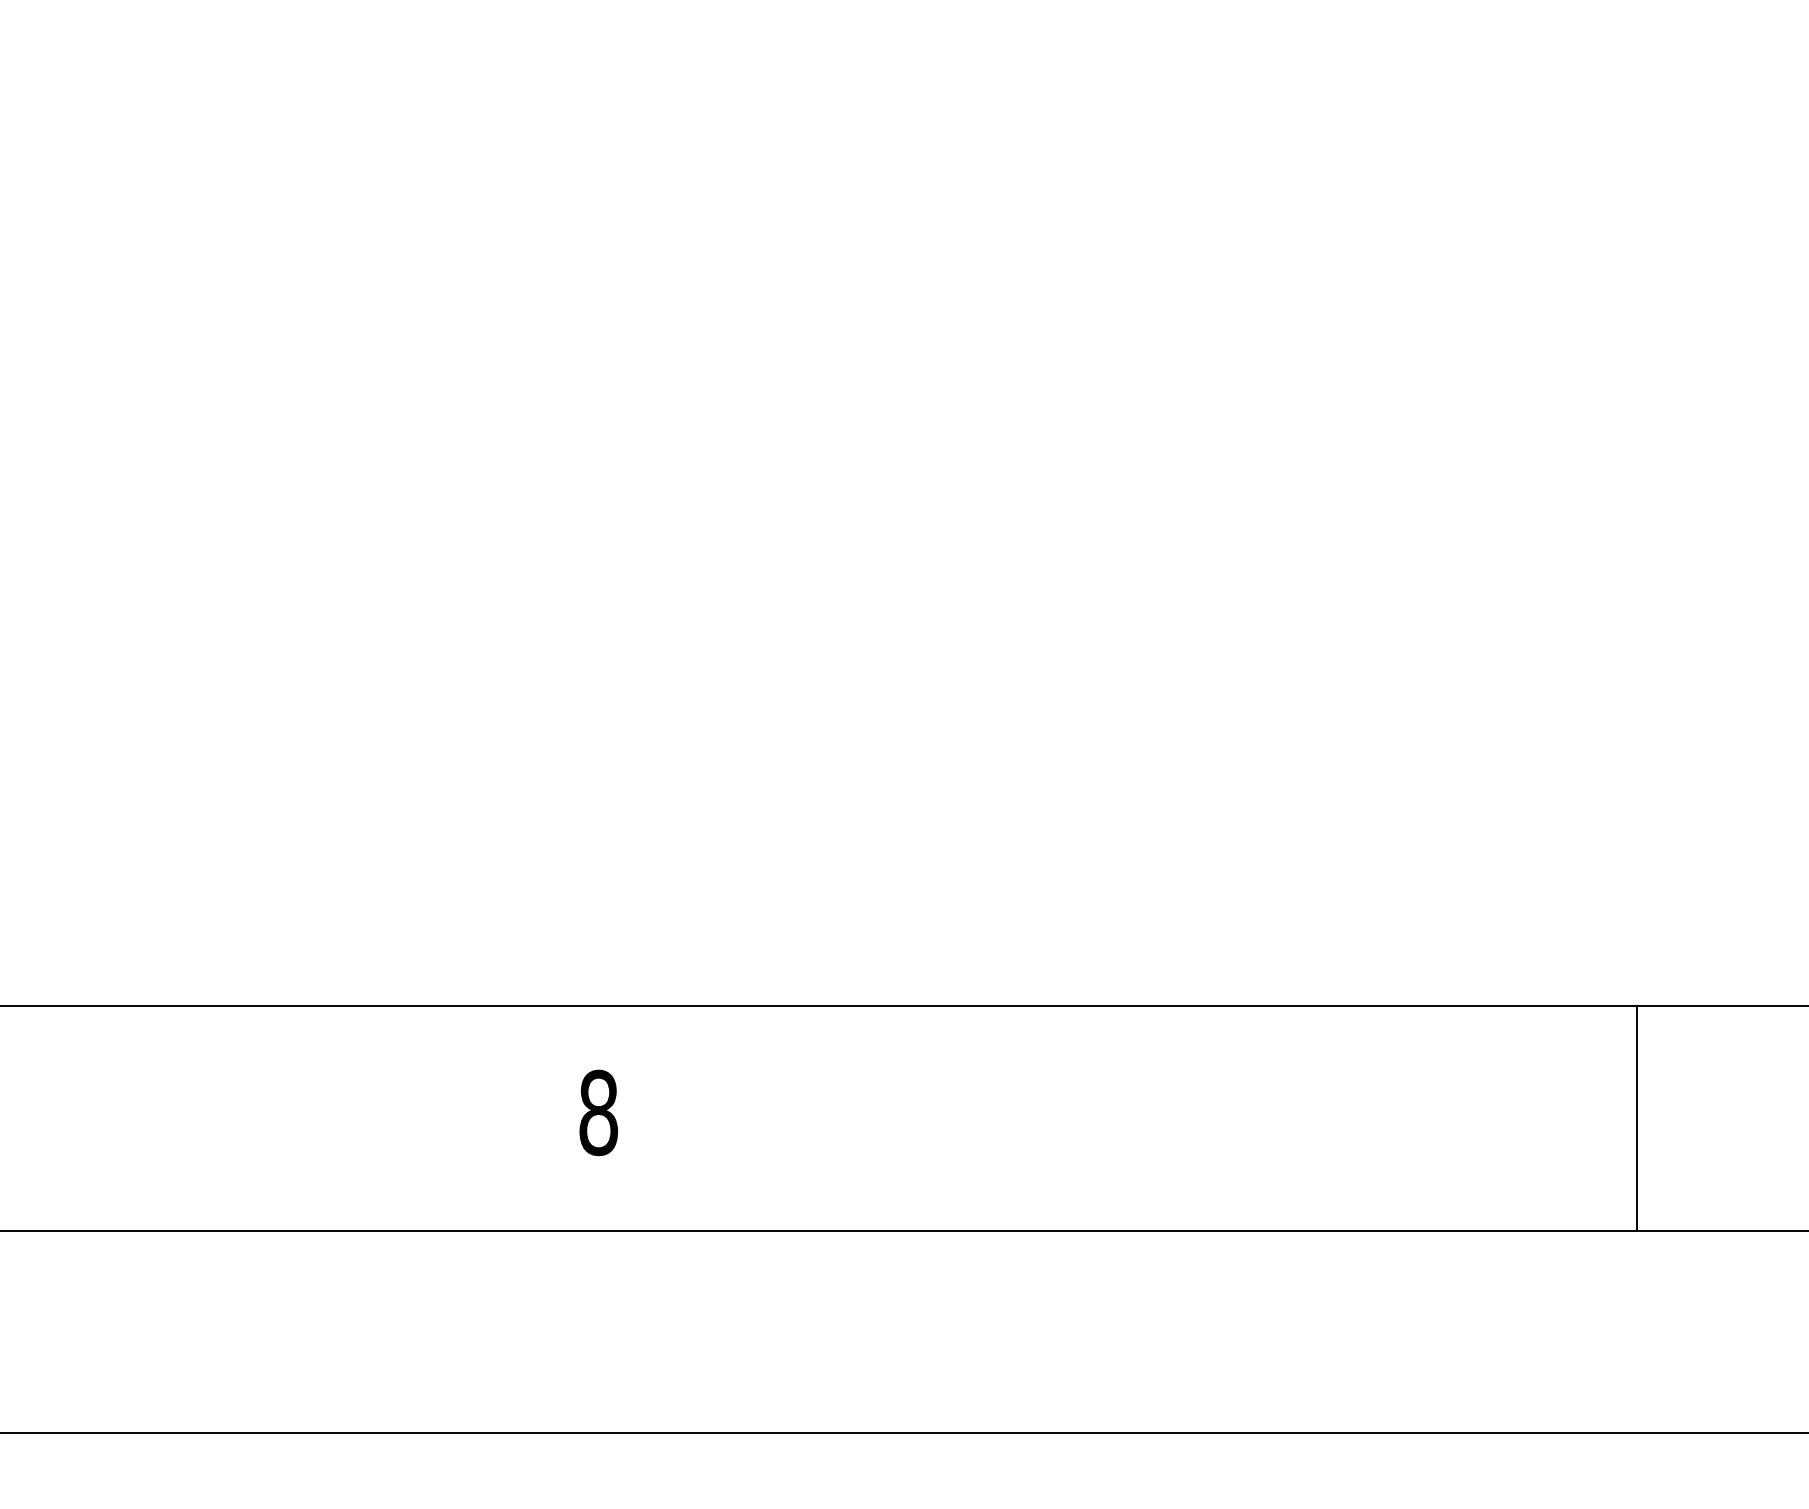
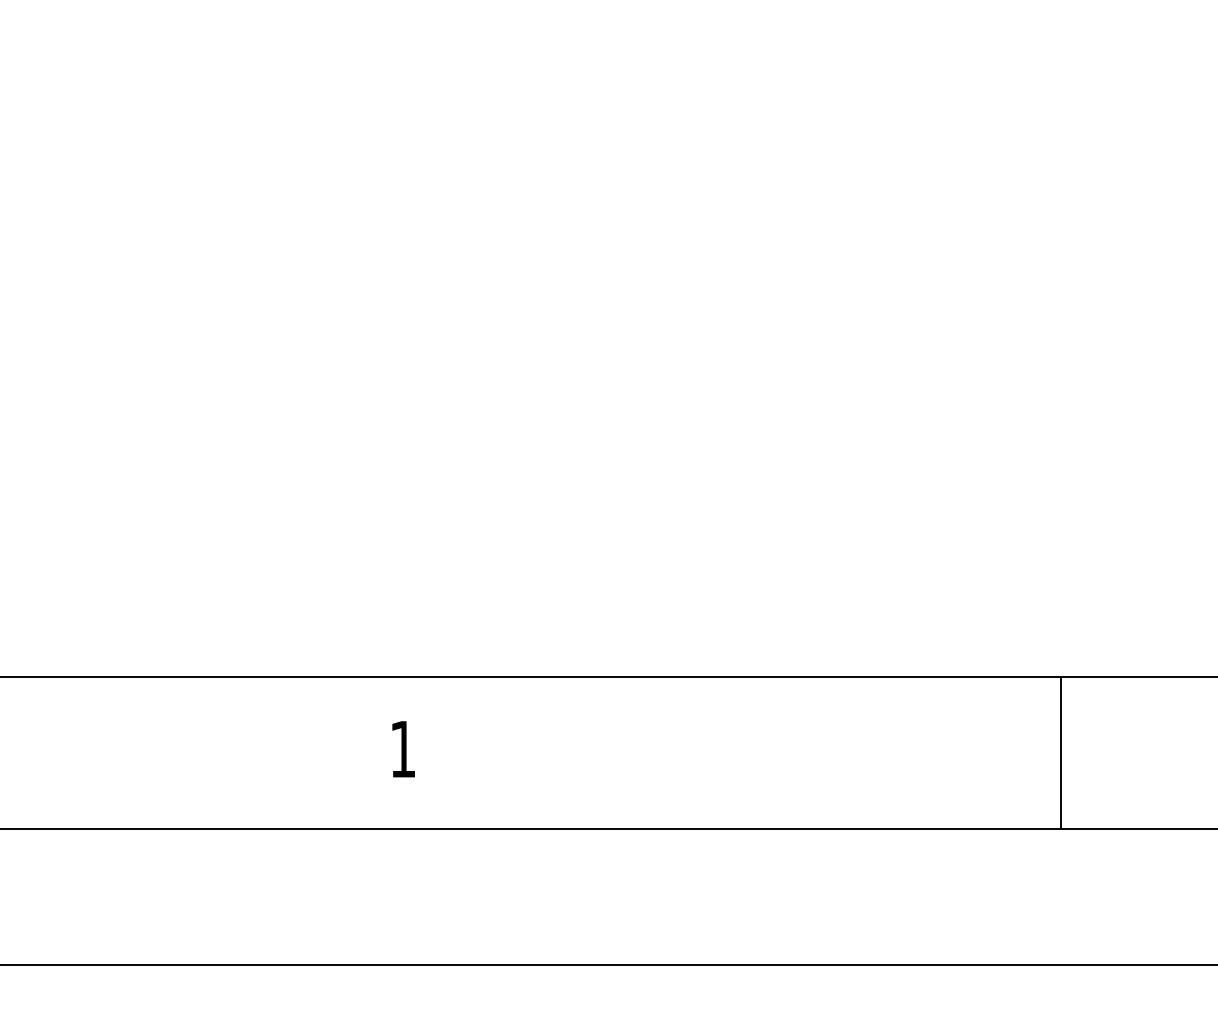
text: (599, 1113) -> (403, 749), 8 -> 1
line: (1636, 1117) -> (1060, 752), moved

